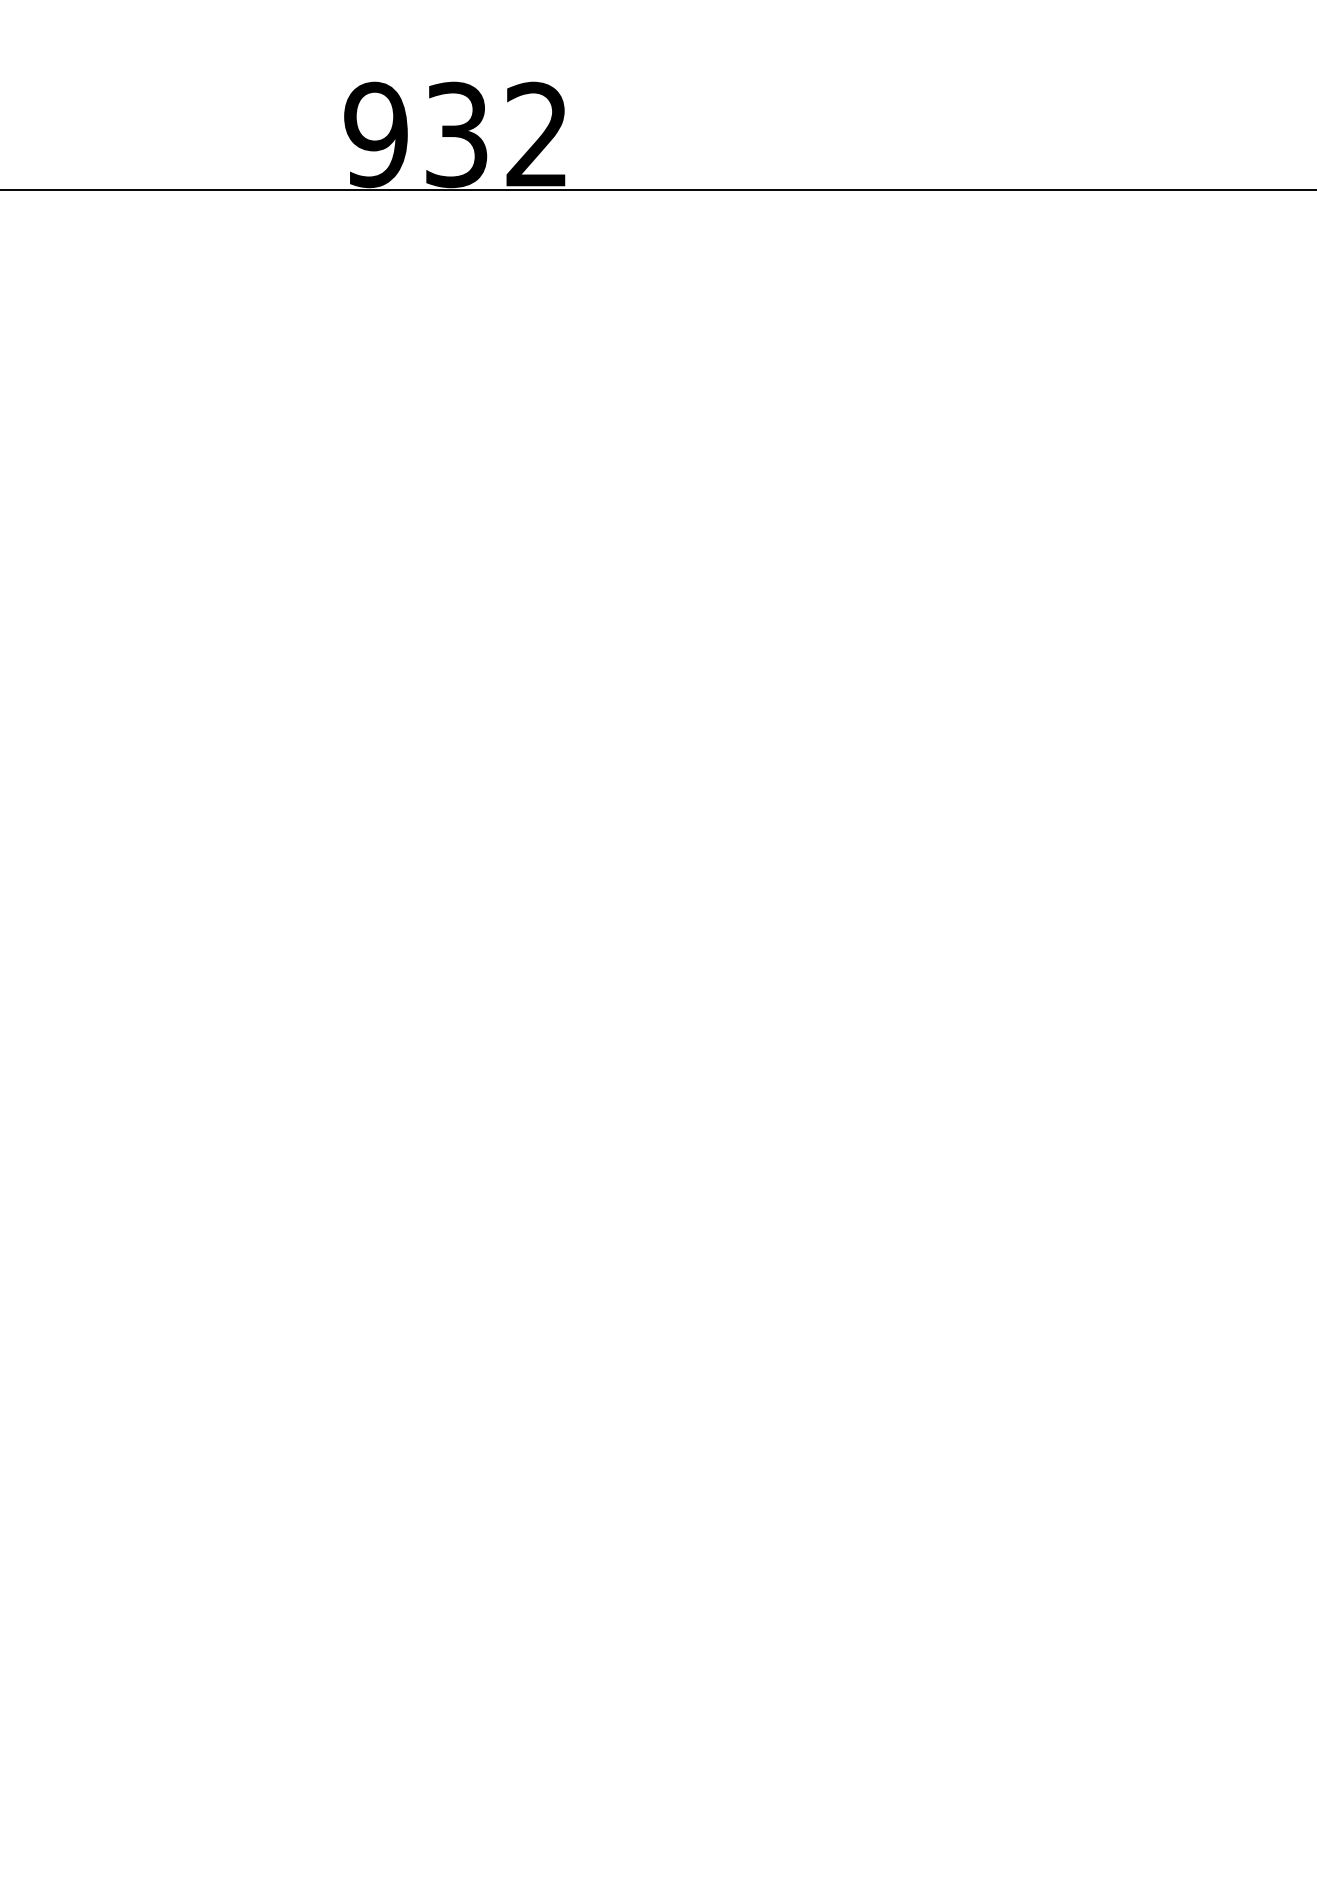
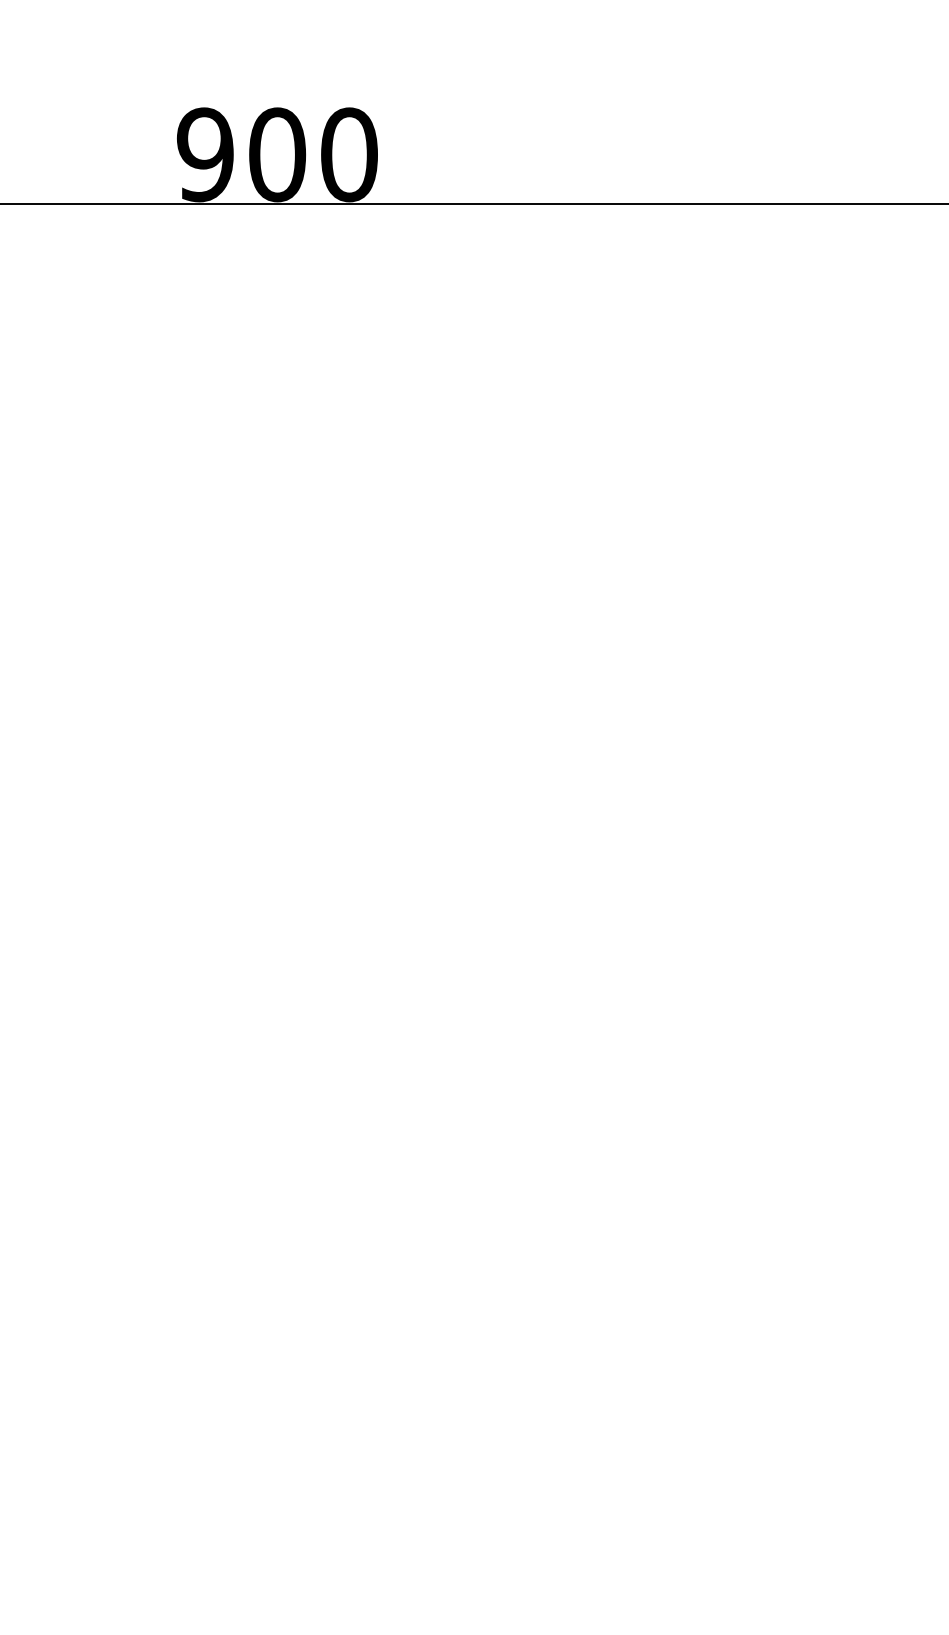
text: (497, 134) -> (313, 154), 932 -> 900

